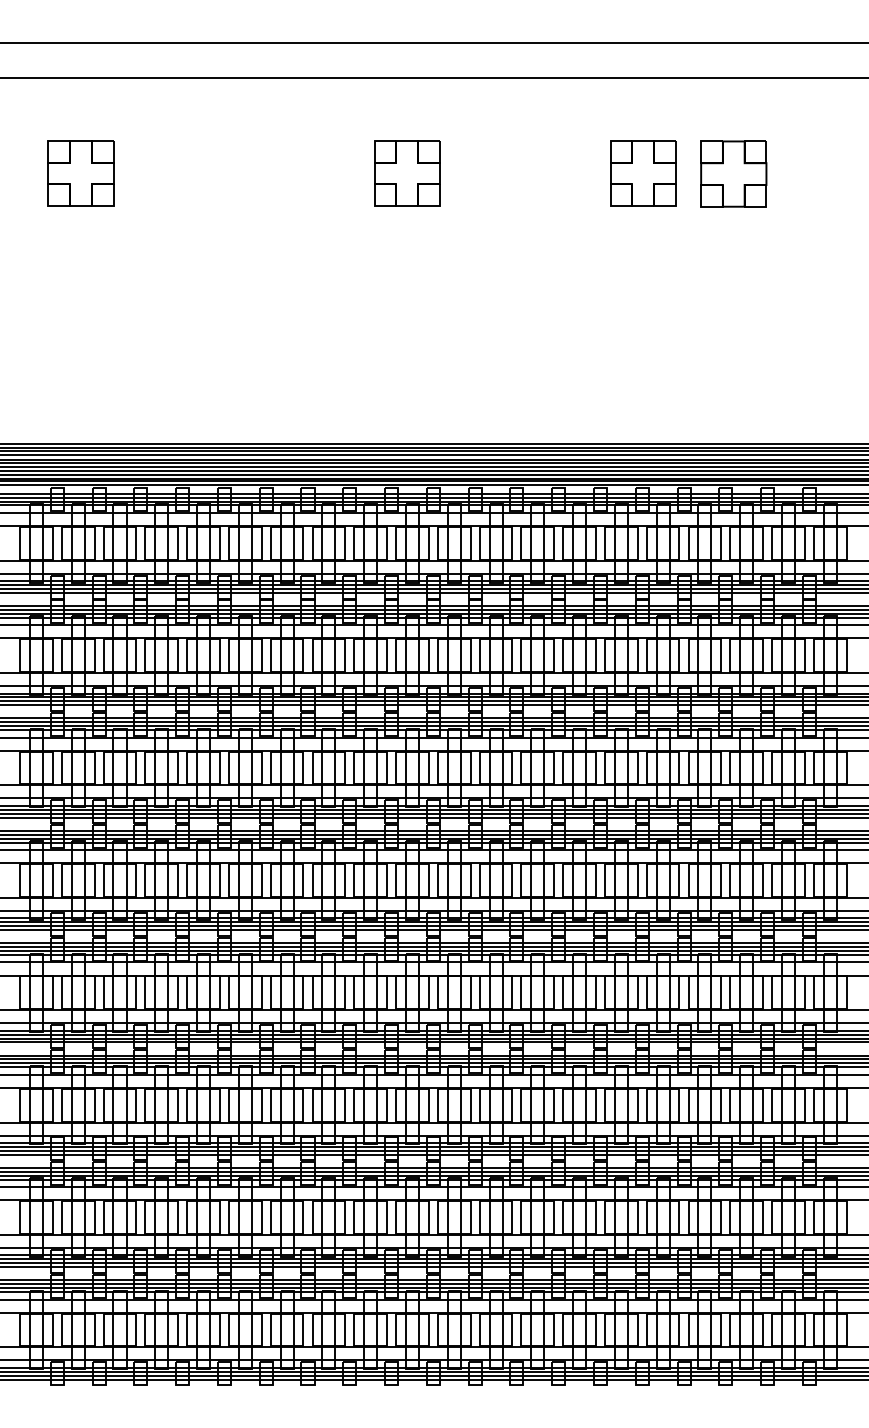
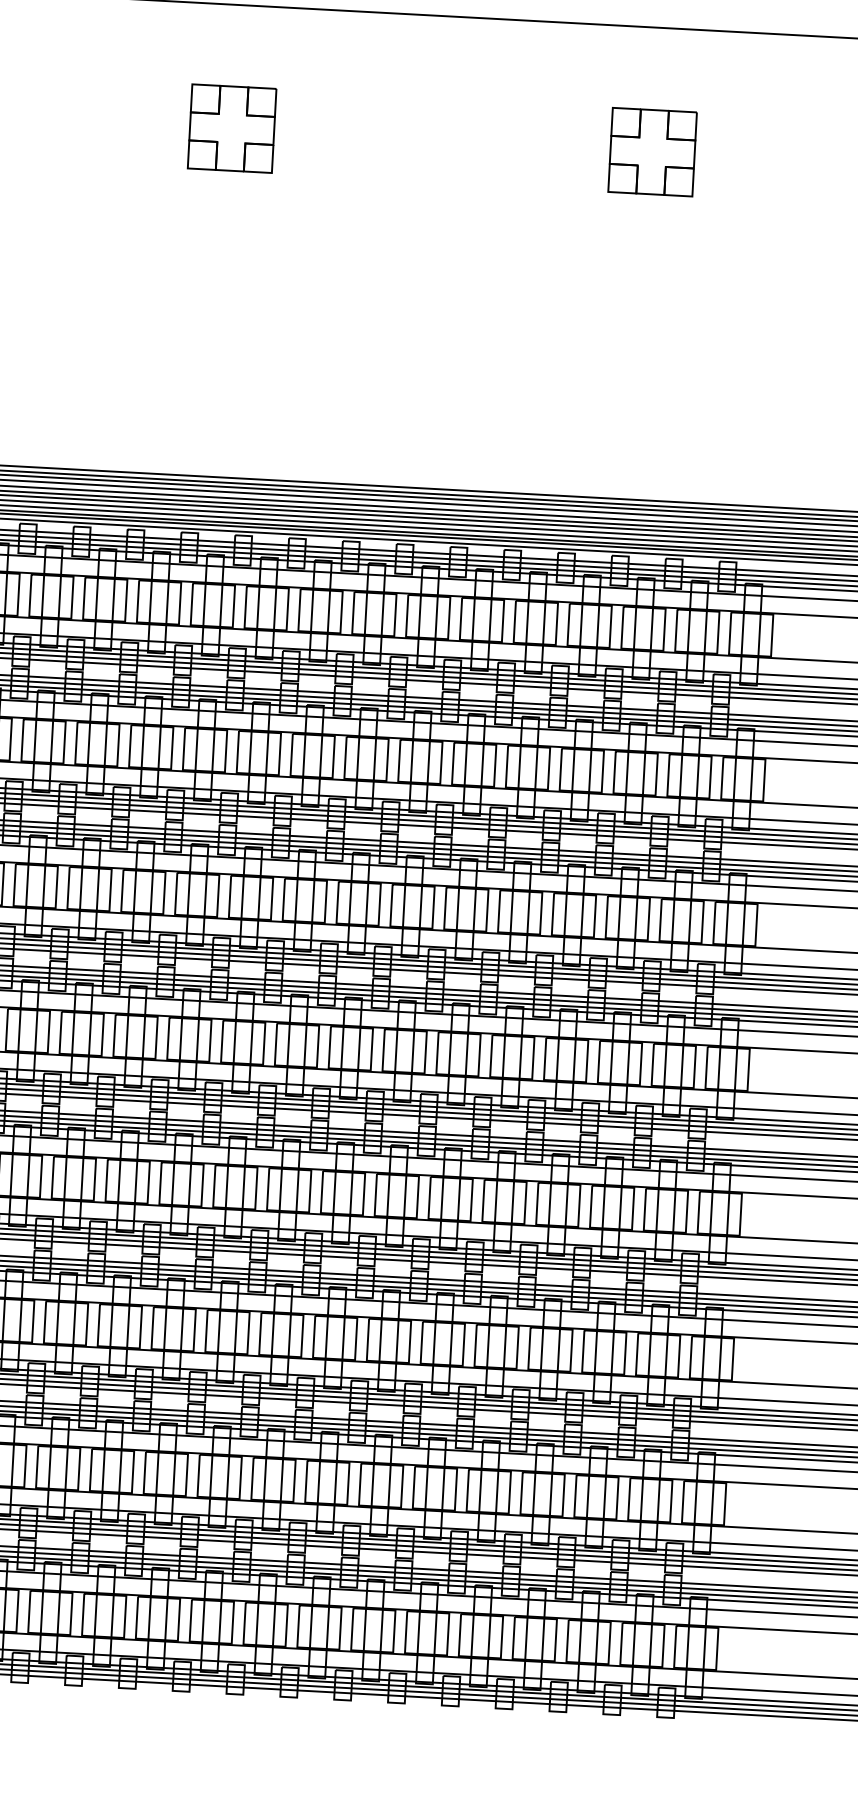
part: (643, 173) -> (536, 145), removed

